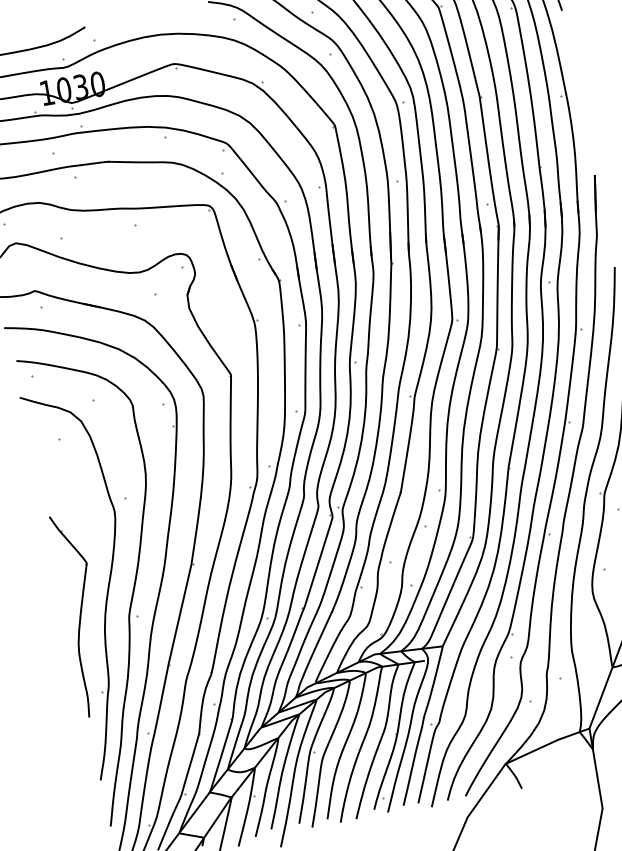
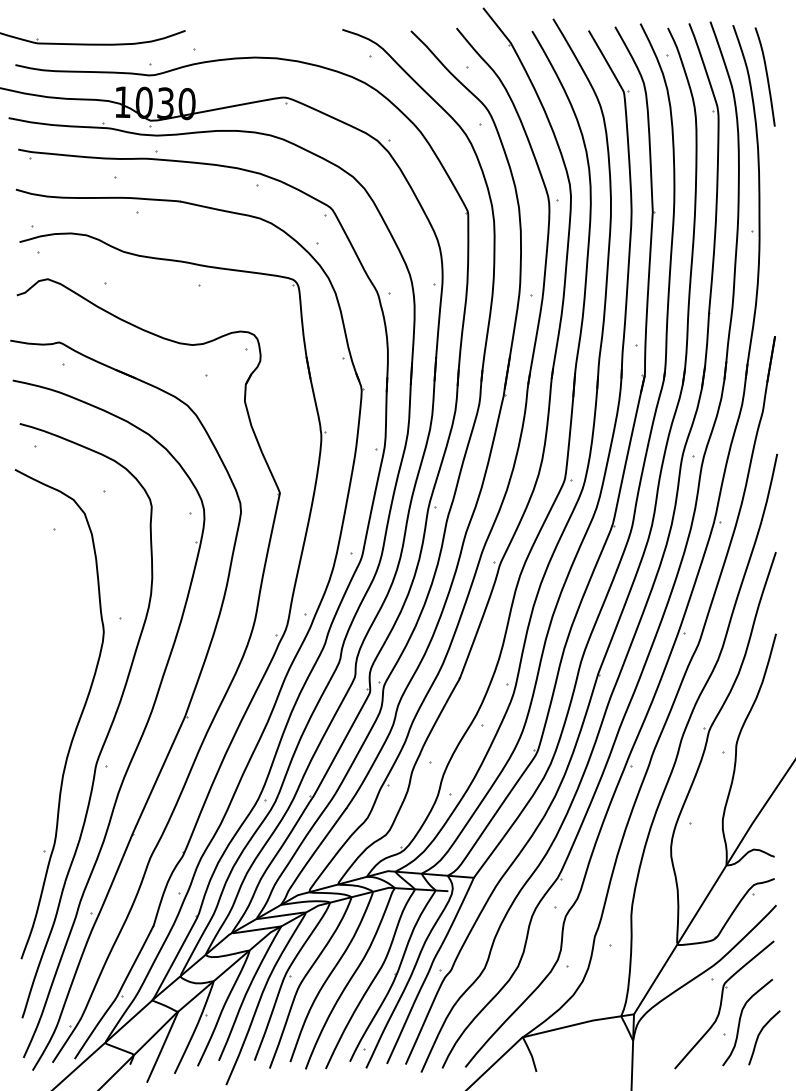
part: (82, 614) -> (39, 750), removed

